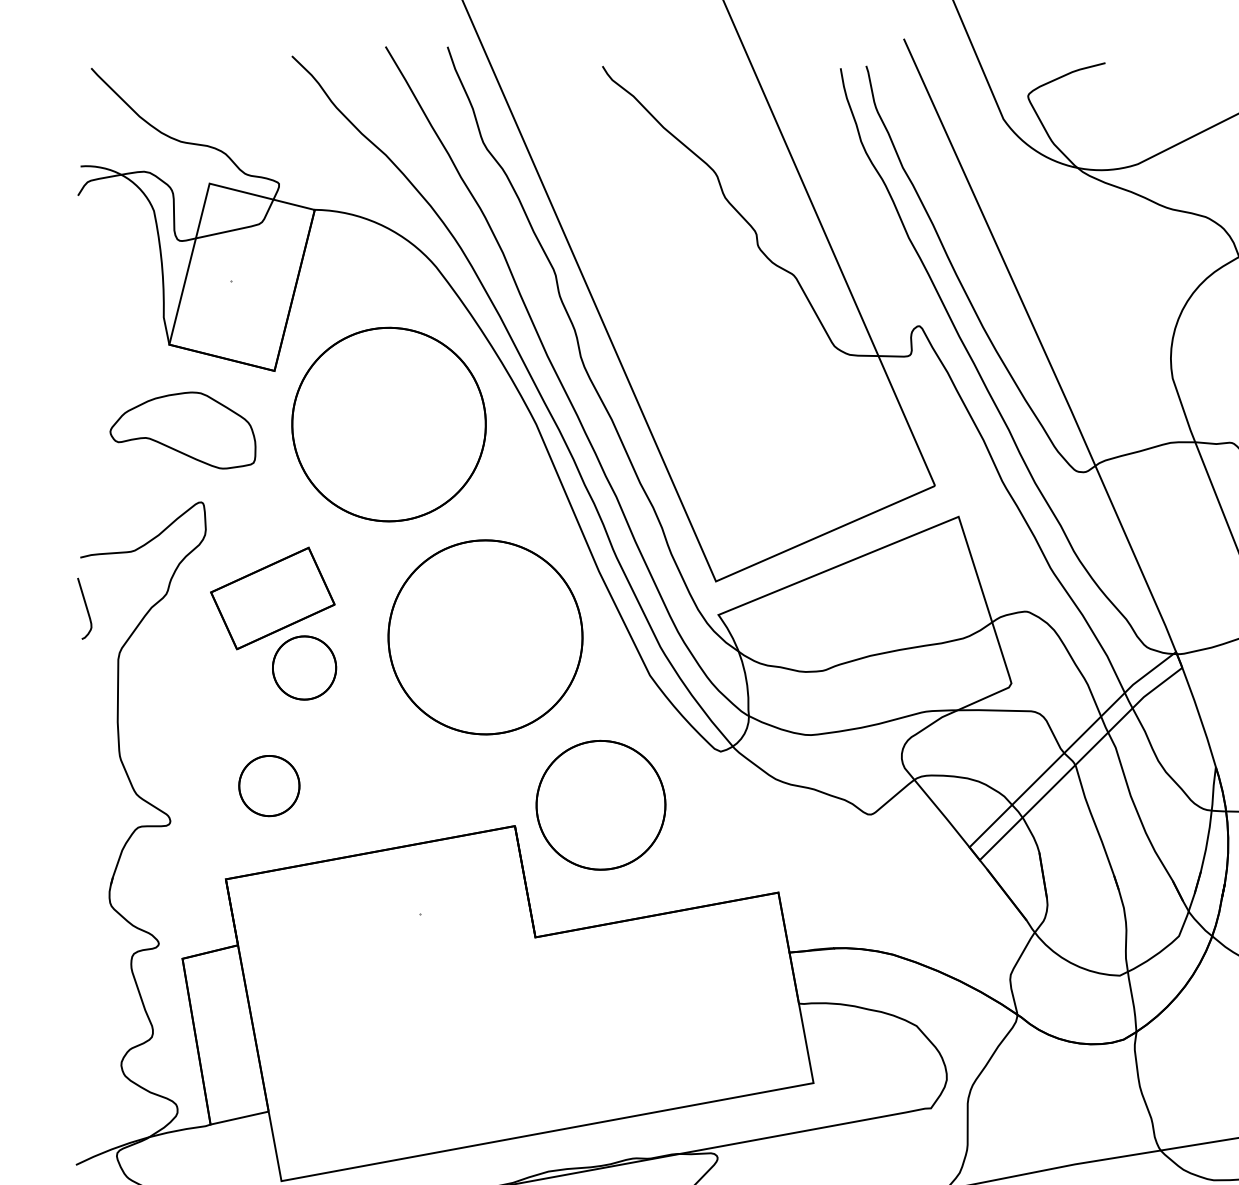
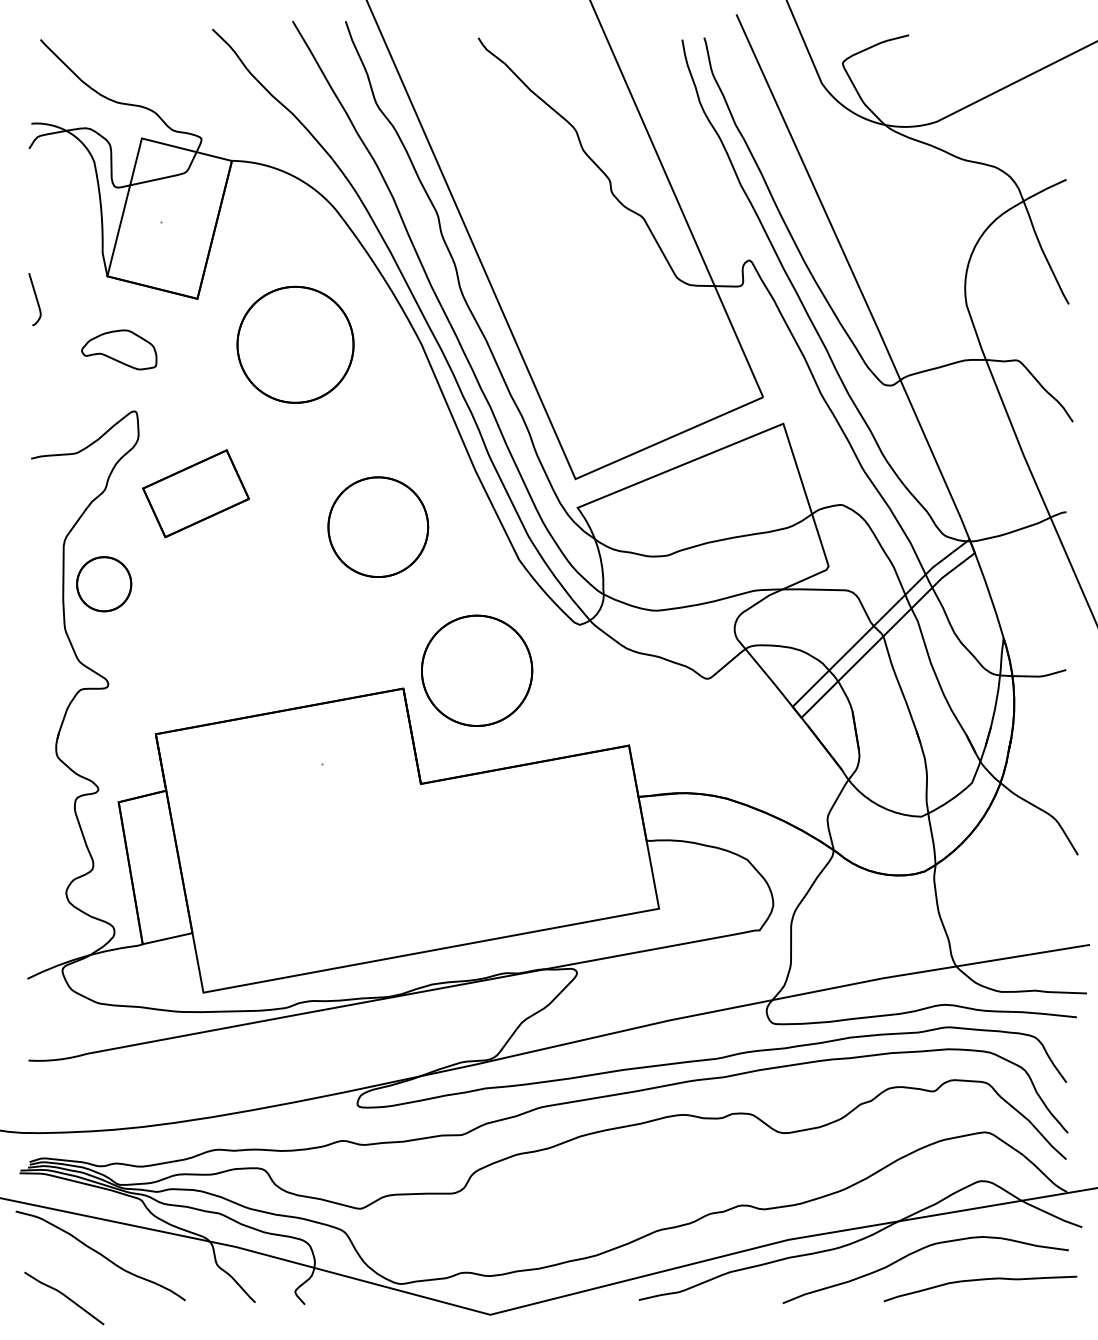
part: (388, 424) -> (295, 344), size x0.7
part: (183, 430) -> (119, 349), size x0.6
curve: (85, 607) -> (35, 298), moved
part: (485, 637) -> (378, 527), size x0.6
part: (304, 668) -> (104, 584), moved
part: (268, 786) -> (192, 654), removed

